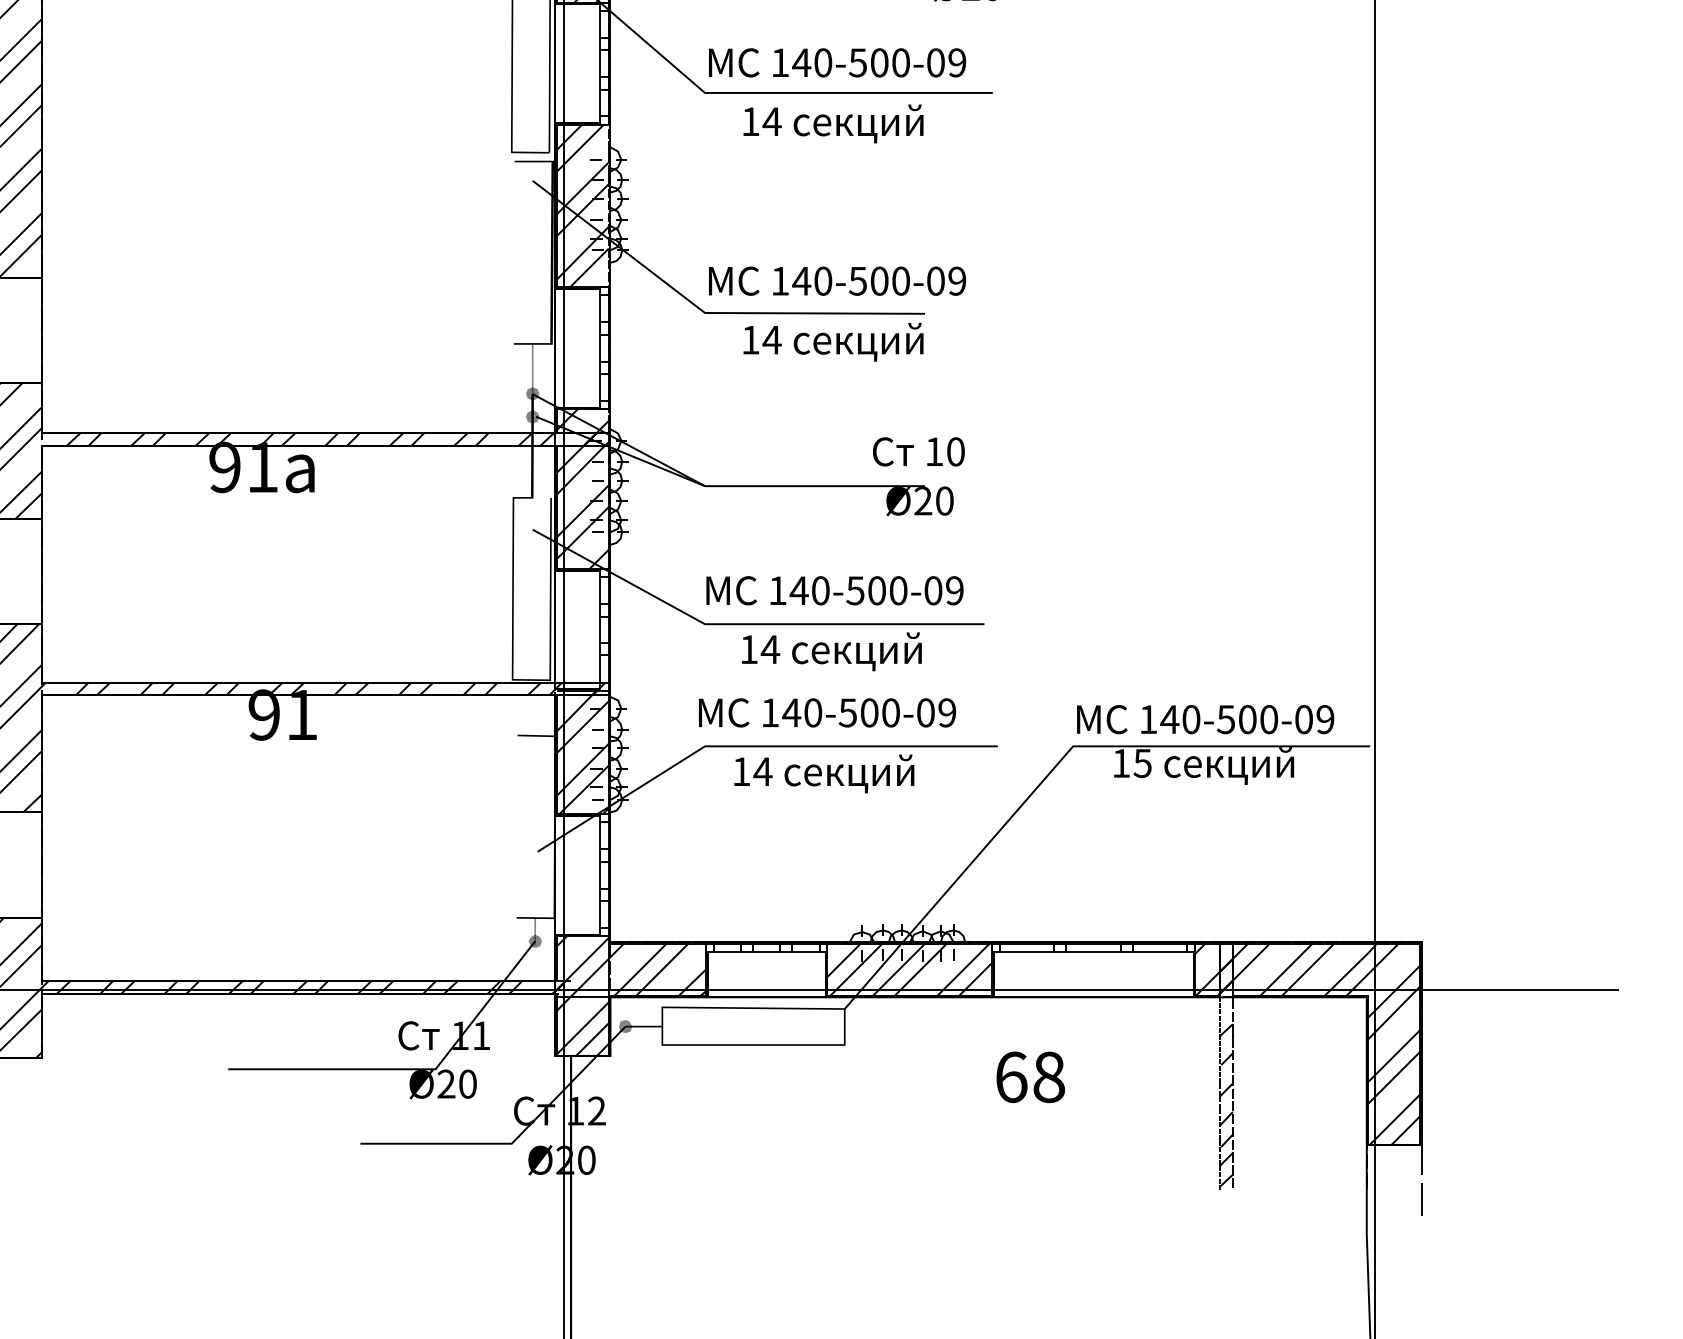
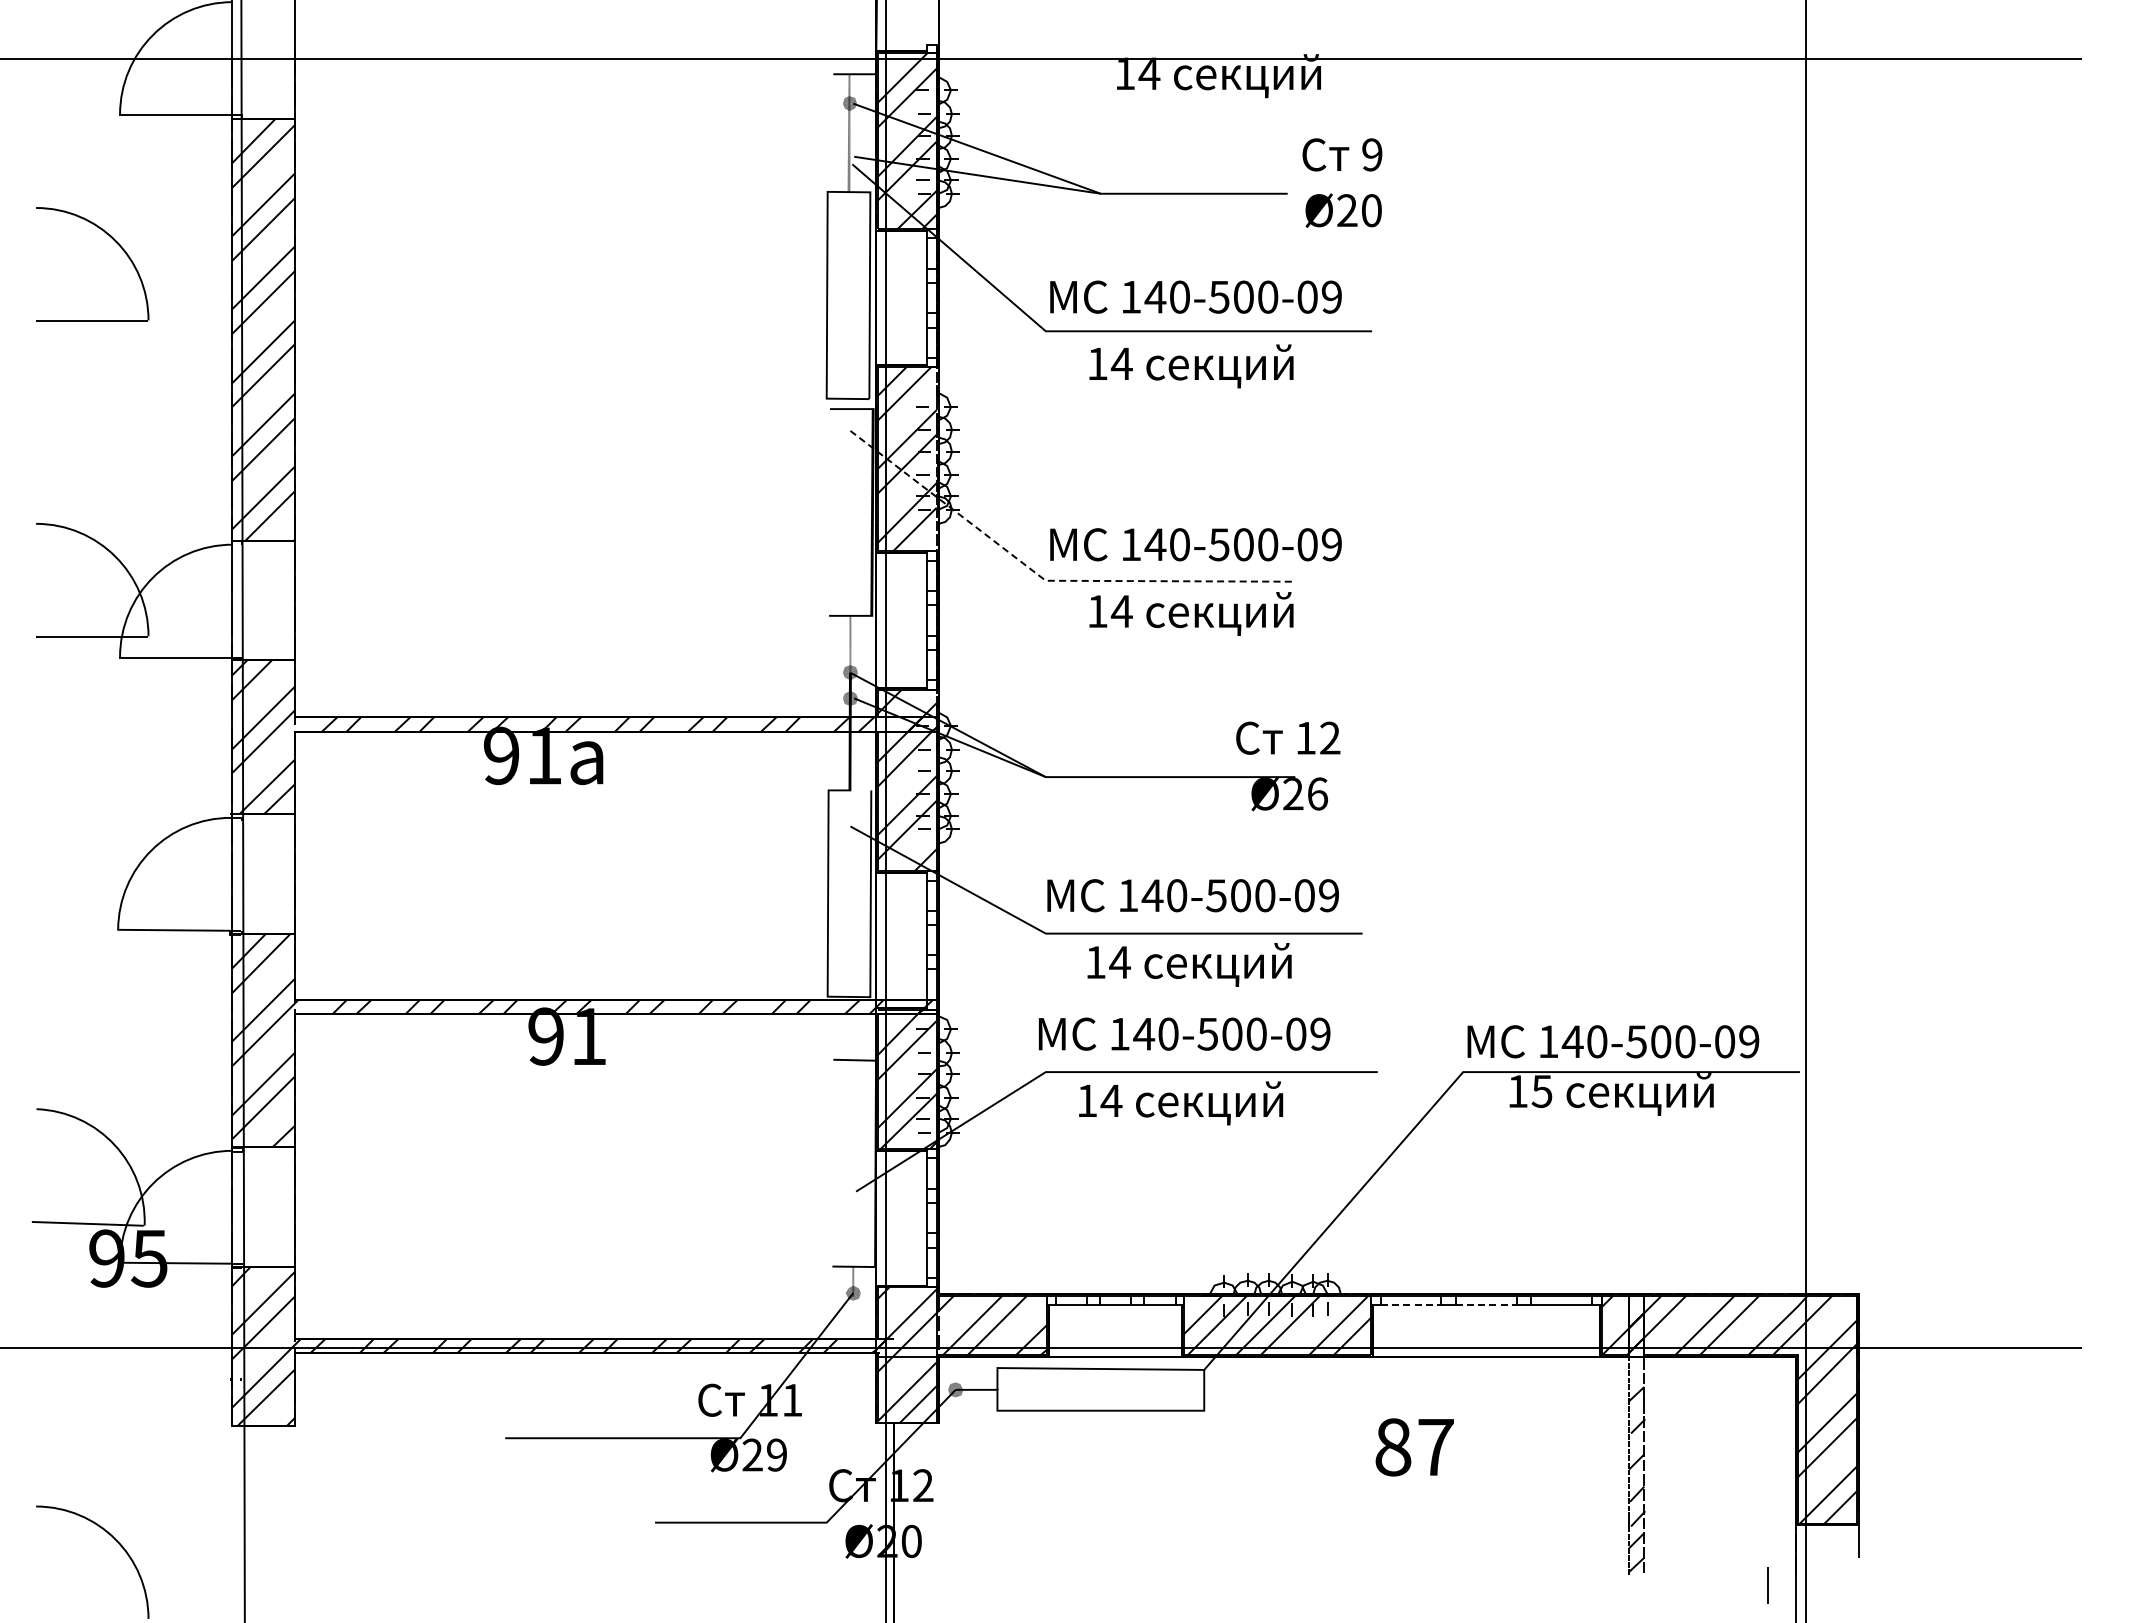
line: (705, 312) -> (1046, 580), solid -> dashed
text: (956, 451) -> (1330, 737), 10 -> 12
text: (944, 500) -> (1317, 793), Ø20 -> Ø26
line: (1027, 952) -> (1411, 1305), solid -> dashed
line: (1093, 952) -> (1486, 1305), solid -> dashed
text: (1030, 1077) -> (1414, 1447), 68 -> 87
text: (468, 1083) -> (777, 1454), Ø20 -> Ø29
line: (1421, 1199) -> (1767, 1585), moved

